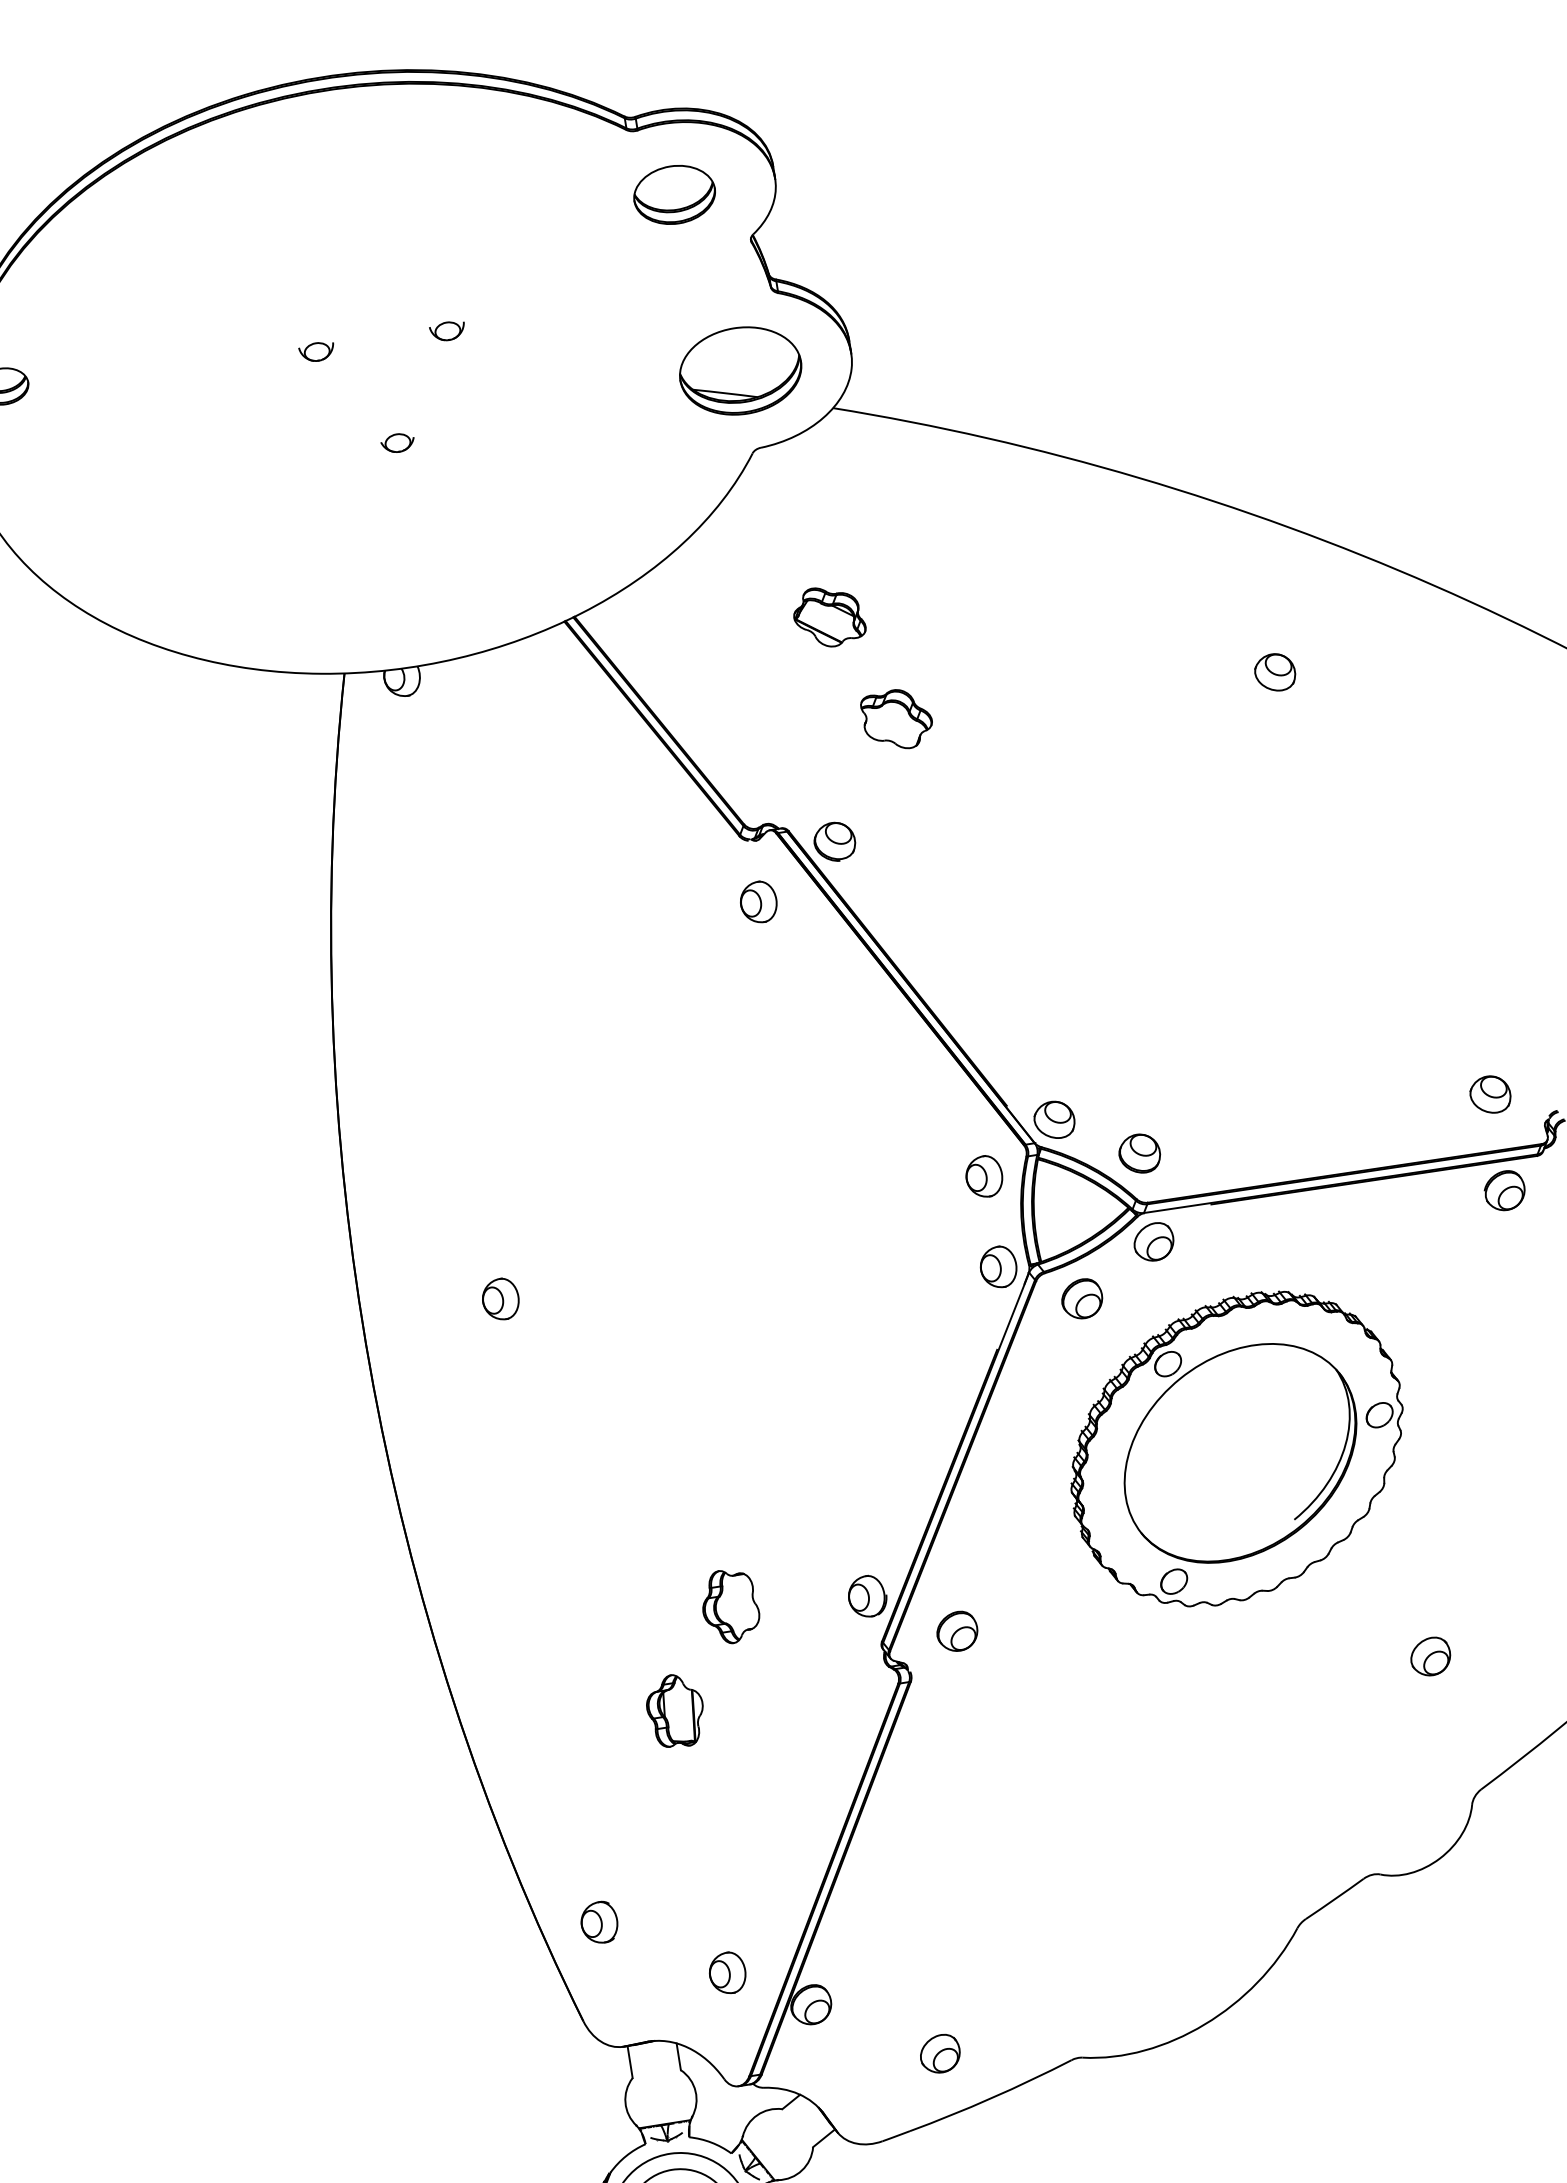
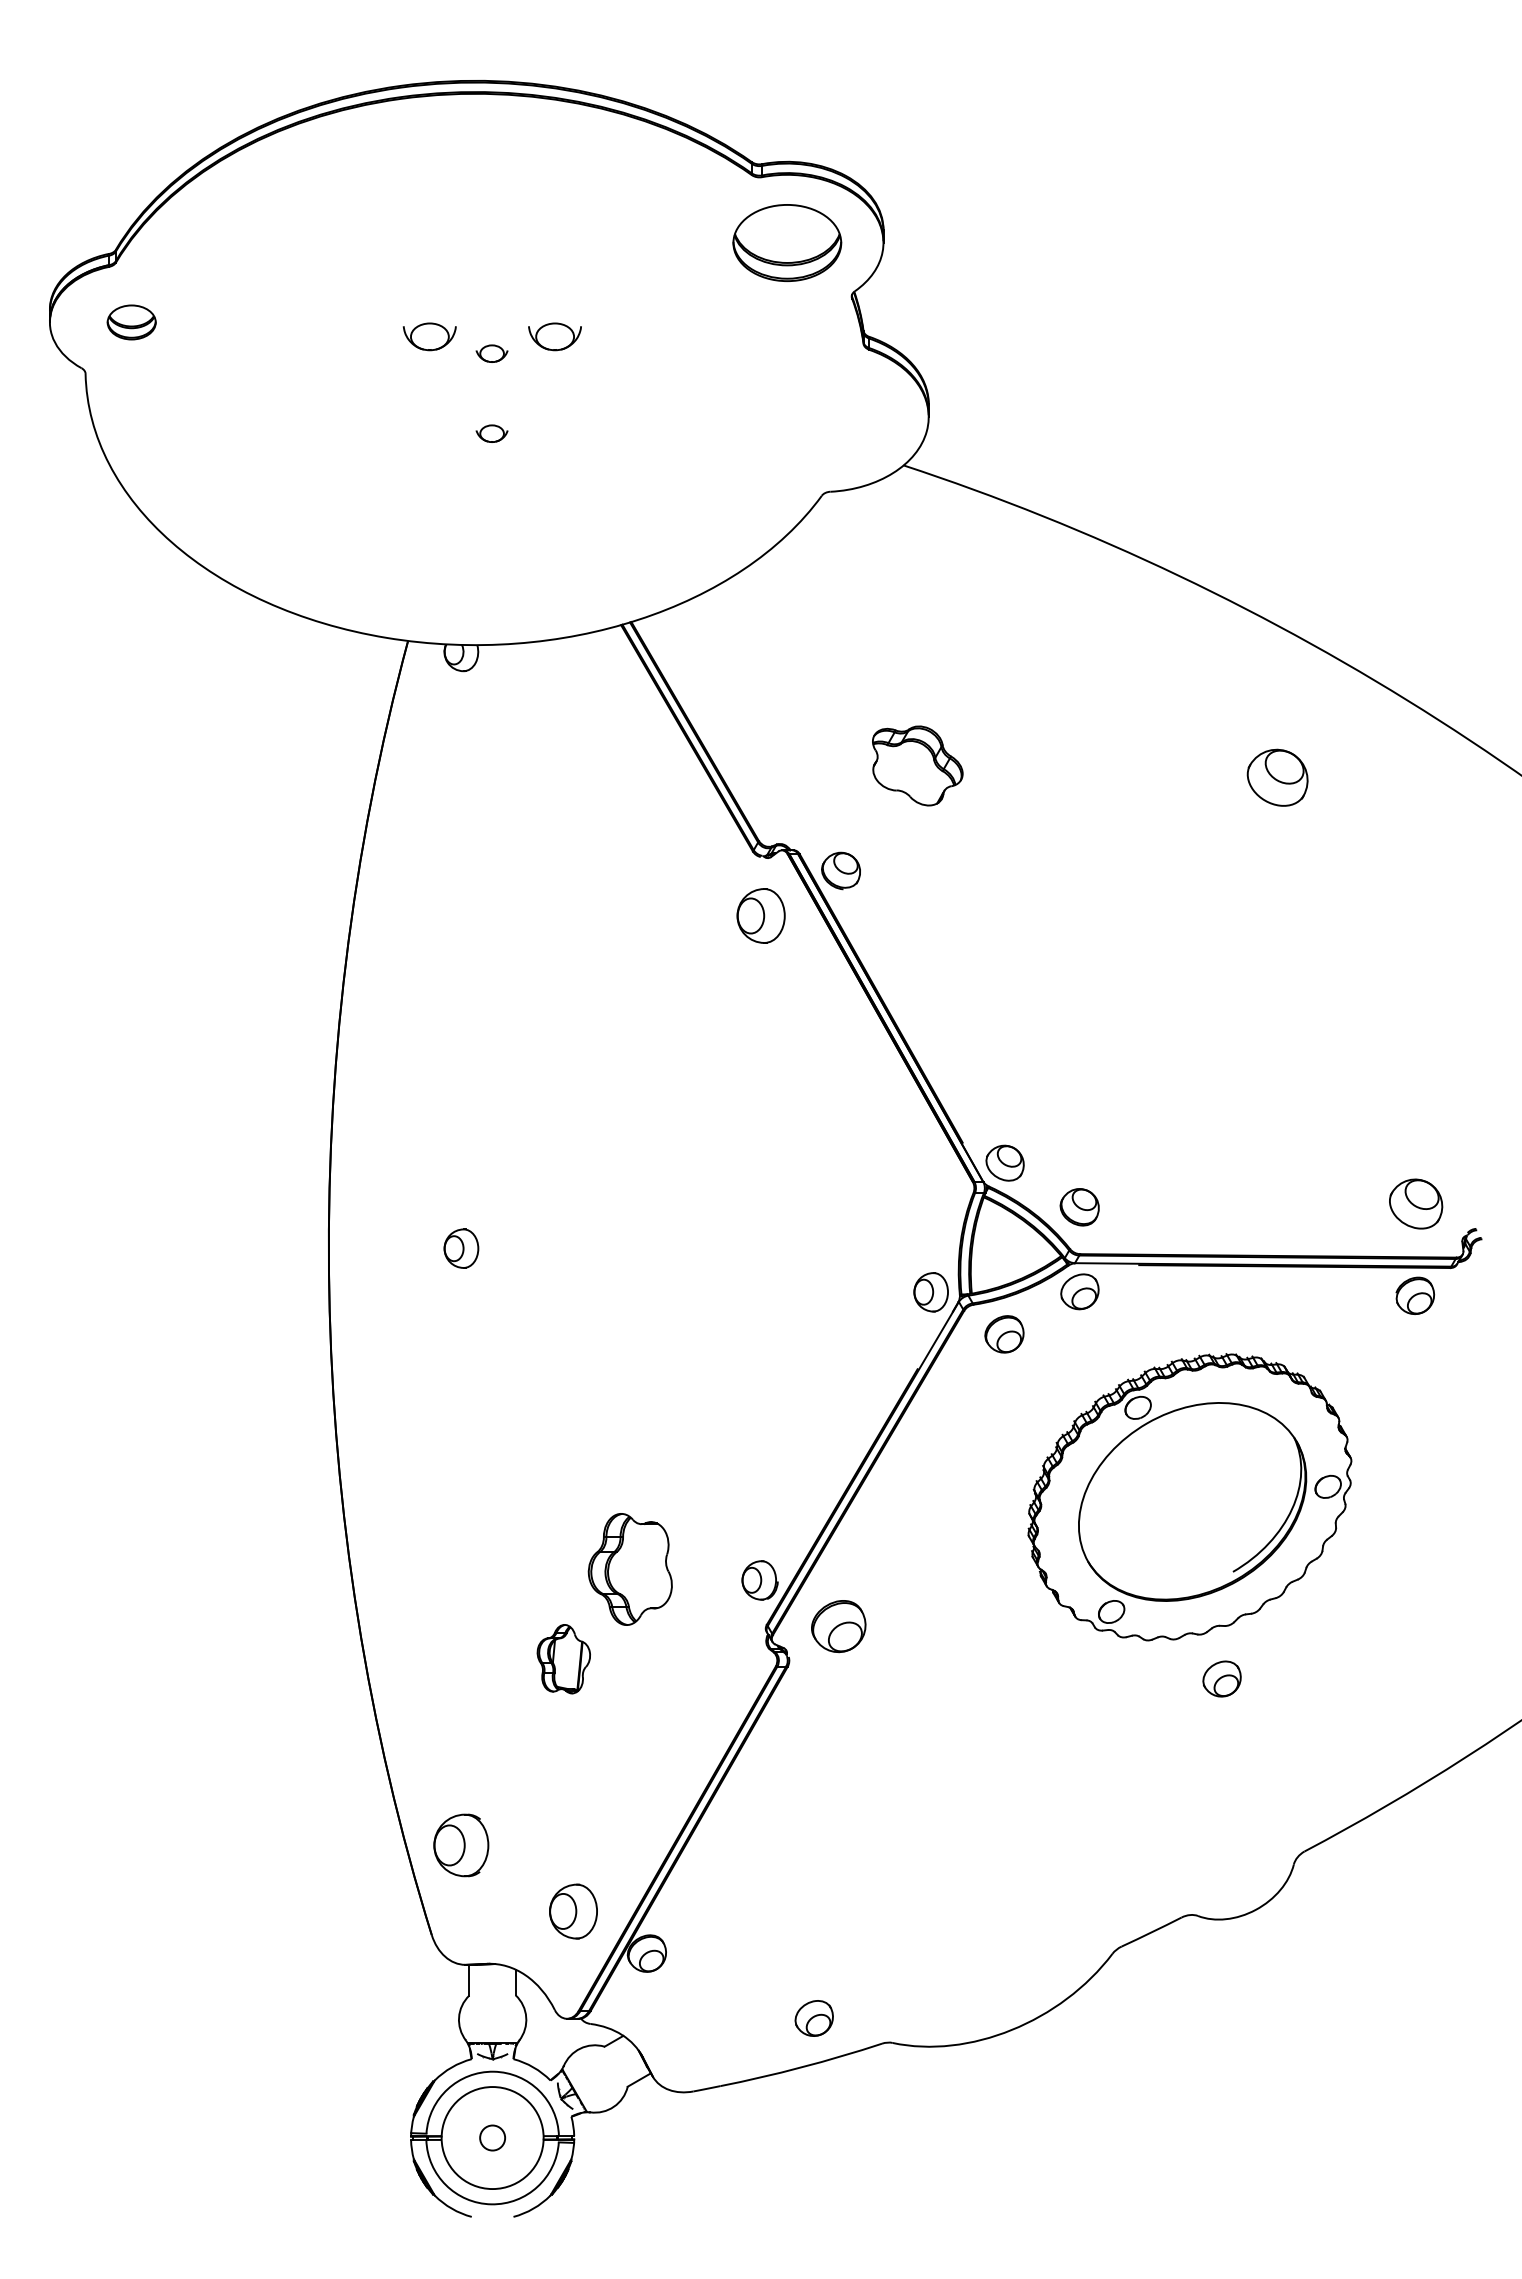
part: (673, 194) -> (786, 242), size x1.4
part: (448, 331) -> (555, 336), size x1.6
part: (317, 351) -> (430, 336), size x1.6
part: (384, 359) -> (491, 353), added
part: (740, 370) -> (822, 416), removed
part: (828, 616) -> (868, 659), removed
part: (1274, 672) -> (1276, 777), size x1.6
part: (897, 720) -> (917, 766), size x1.4
part: (758, 901) -> (760, 915), size x1.4
part: (1489, 1094) -> (1415, 1203), size x1.4
part: (983, 1176) -> (930, 1205), removed
part: (1236, 1449) -> (1189, 1497), moved
part: (730, 1606) -> (630, 1569), size x1.6
part: (957, 1631) -> (838, 1626), size x1.4
part: (1429, 1656) -> (1221, 1678), moved
part: (599, 1922) -> (461, 1845), size x1.6
part: (727, 1973) -> (573, 1911), size x1.4
part: (939, 2054) -> (813, 2018), moved

